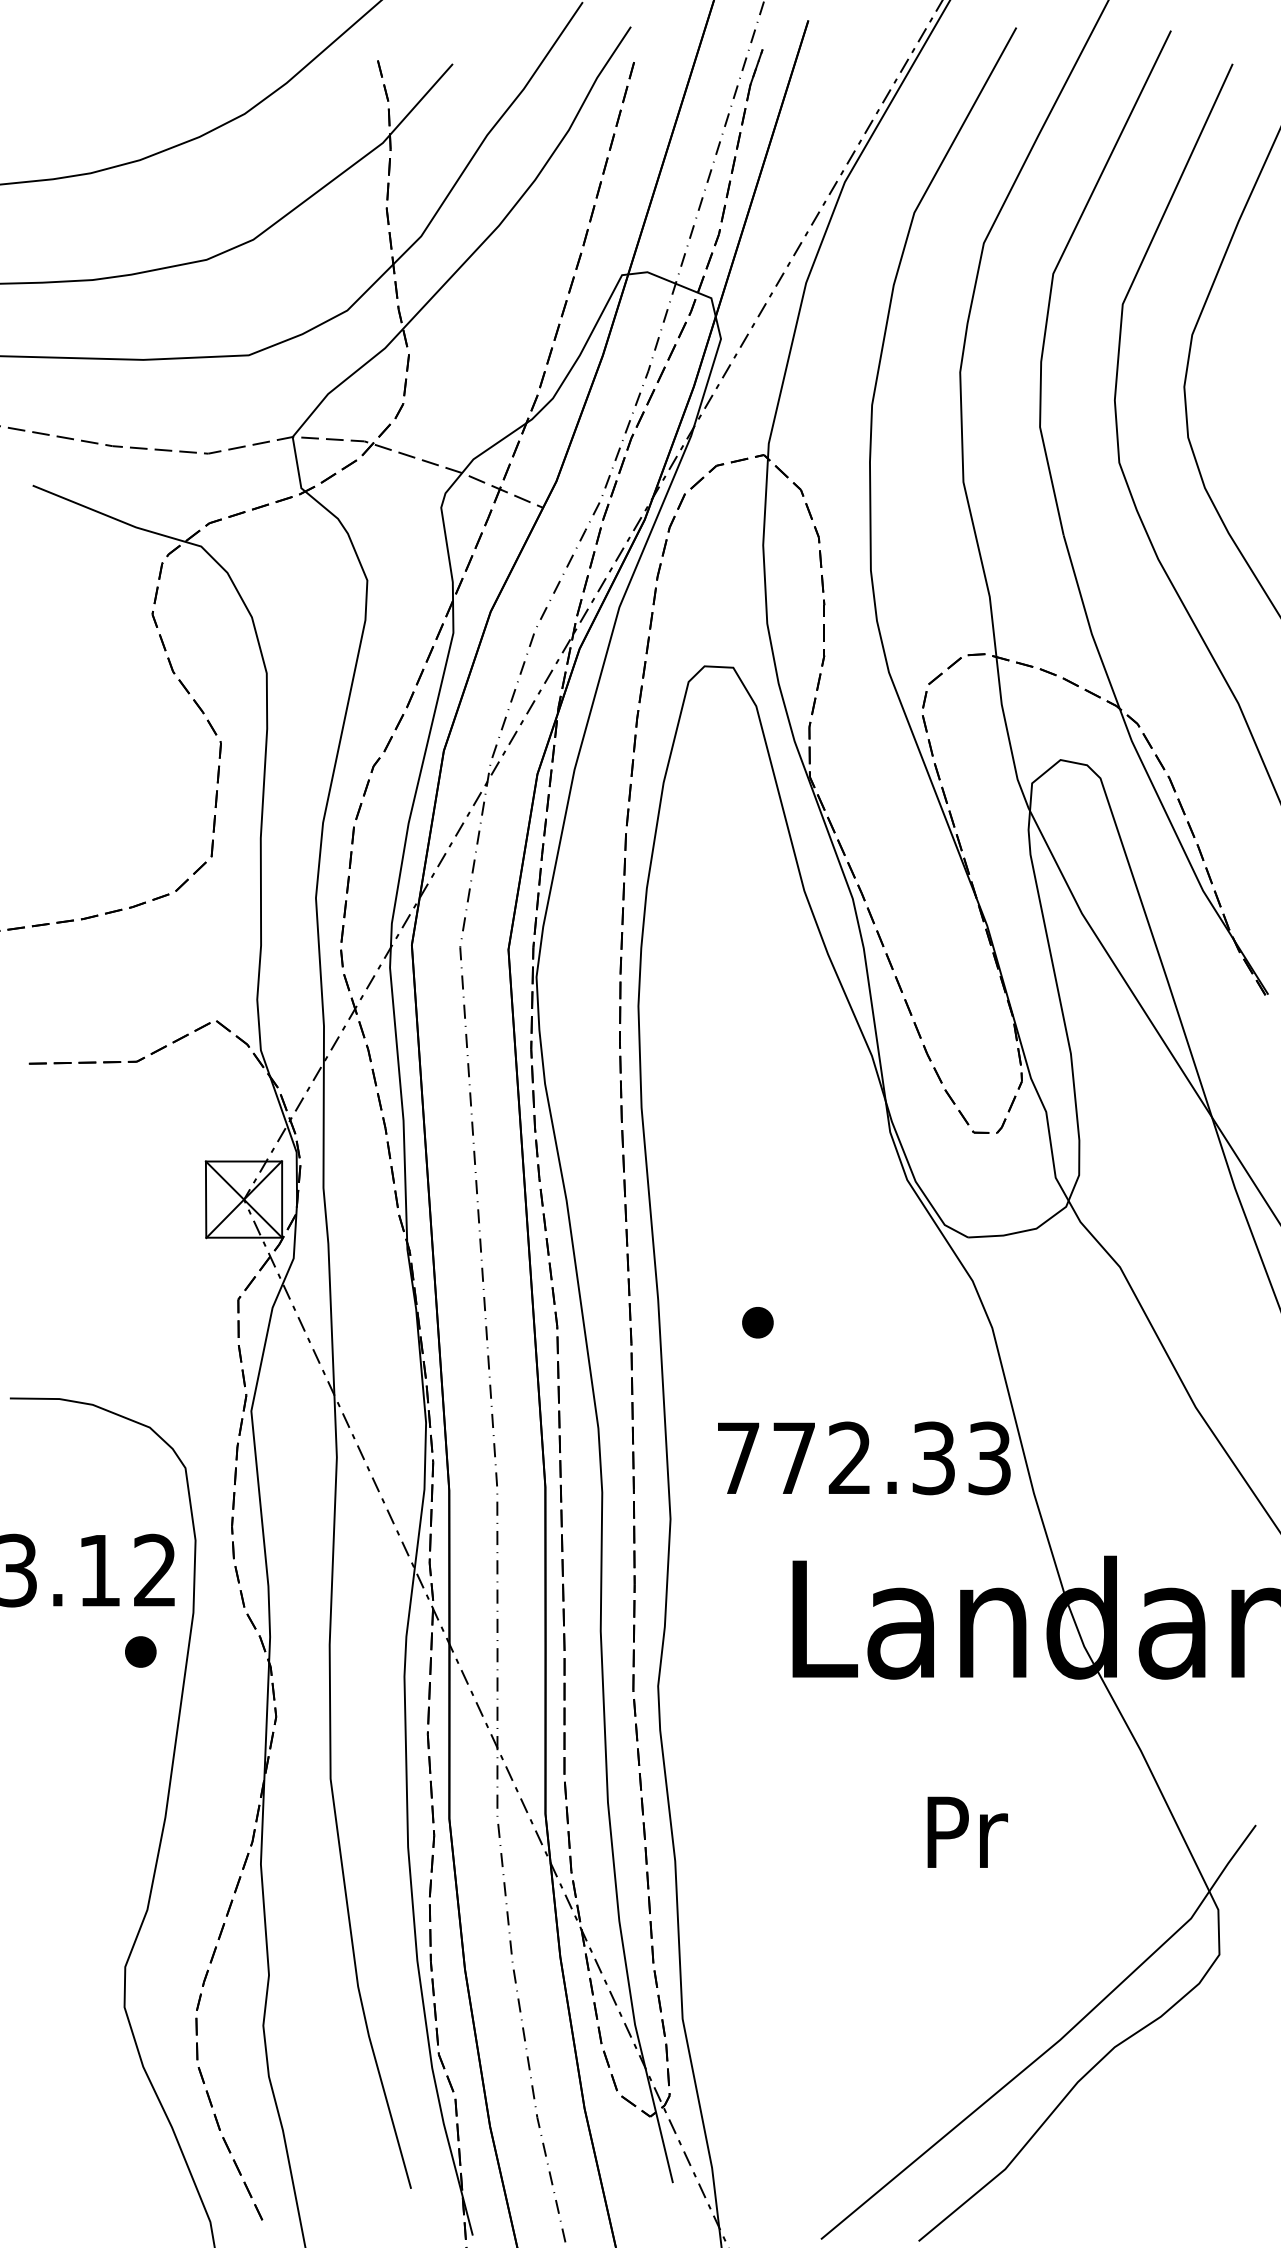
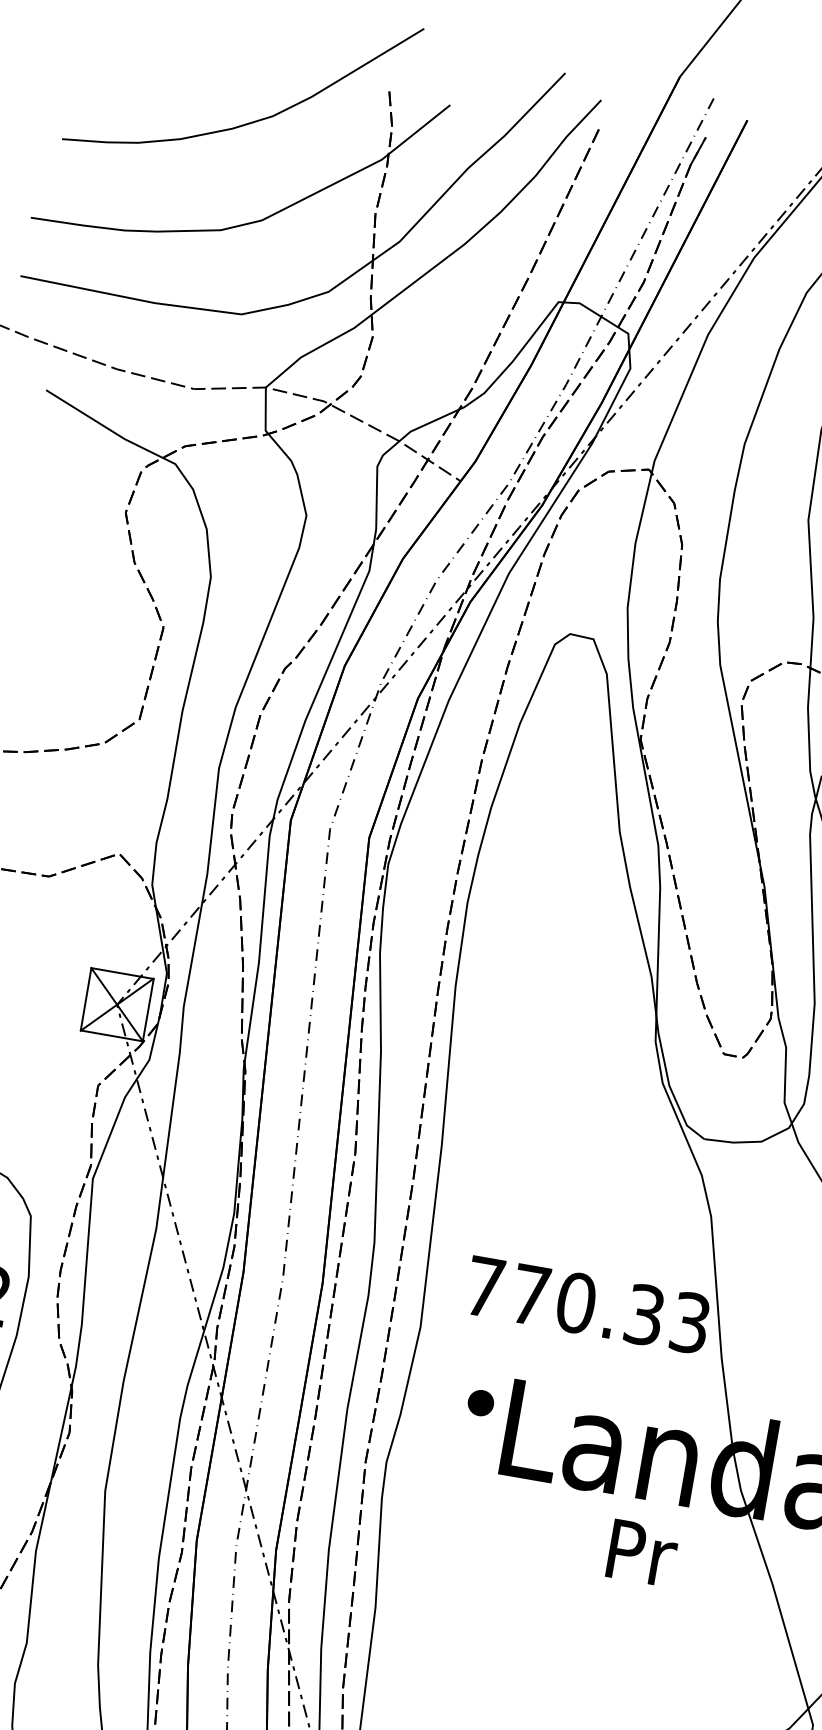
part: (757, 1322) -> (480, 1402), moved
text: (850, 1458) -> (576, 1303), 772.33 -> 770.33
text: (967, 1831) -> (642, 1552), moved

